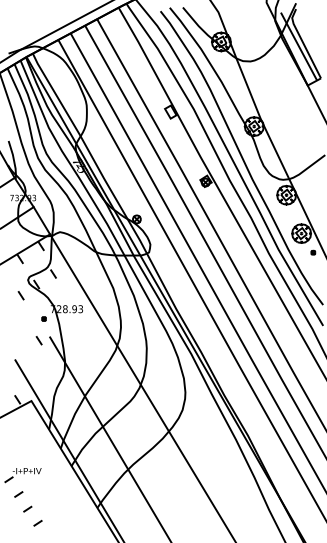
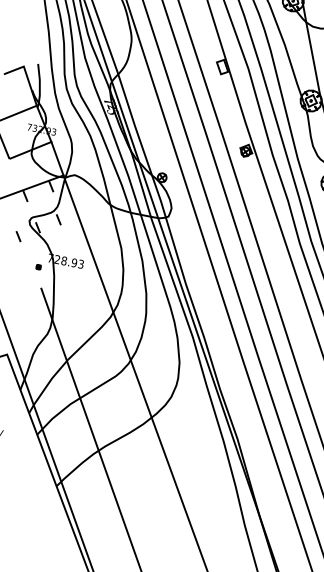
line: (38, 340) -> (27, 289), removed

